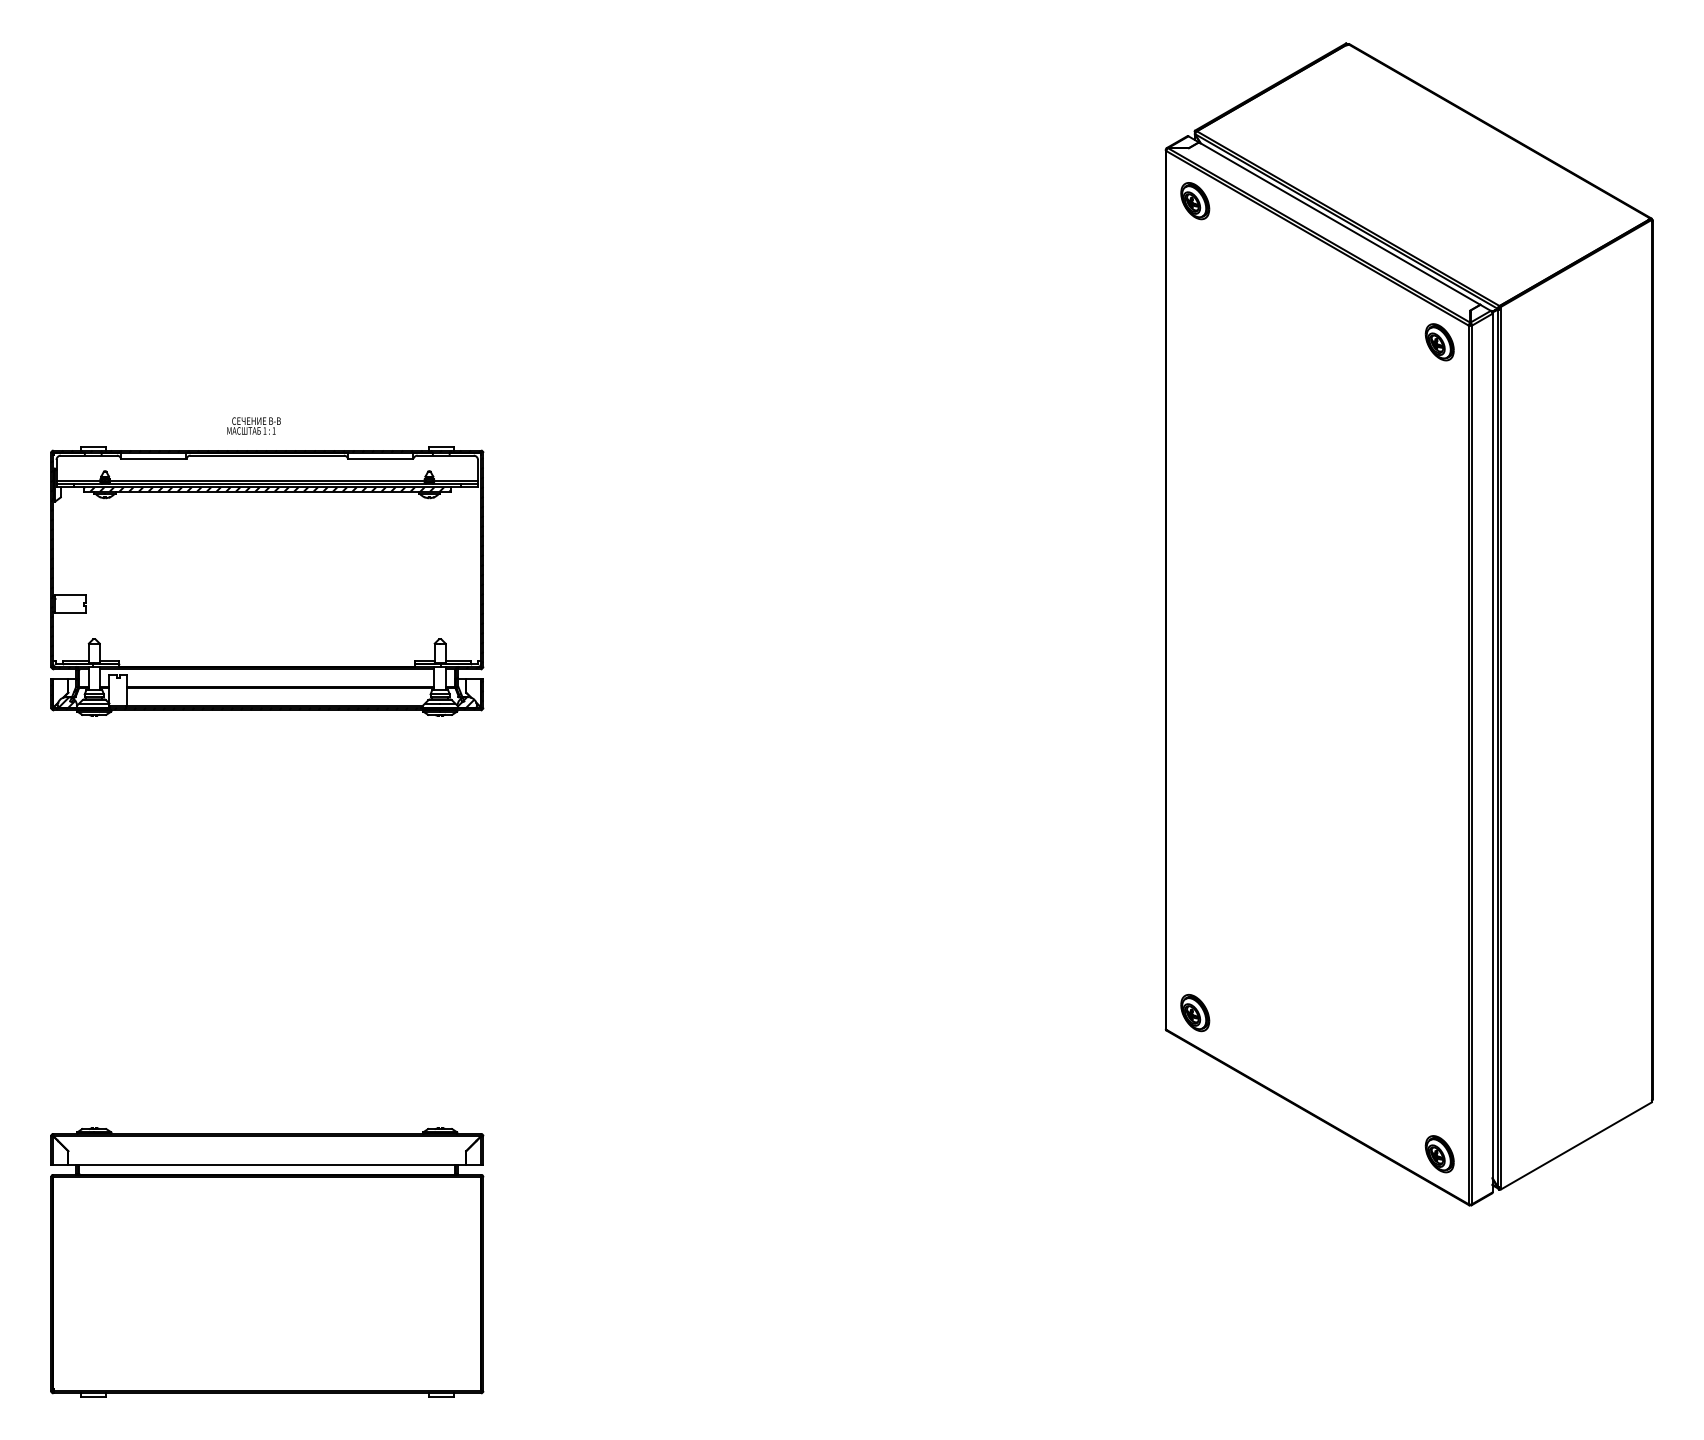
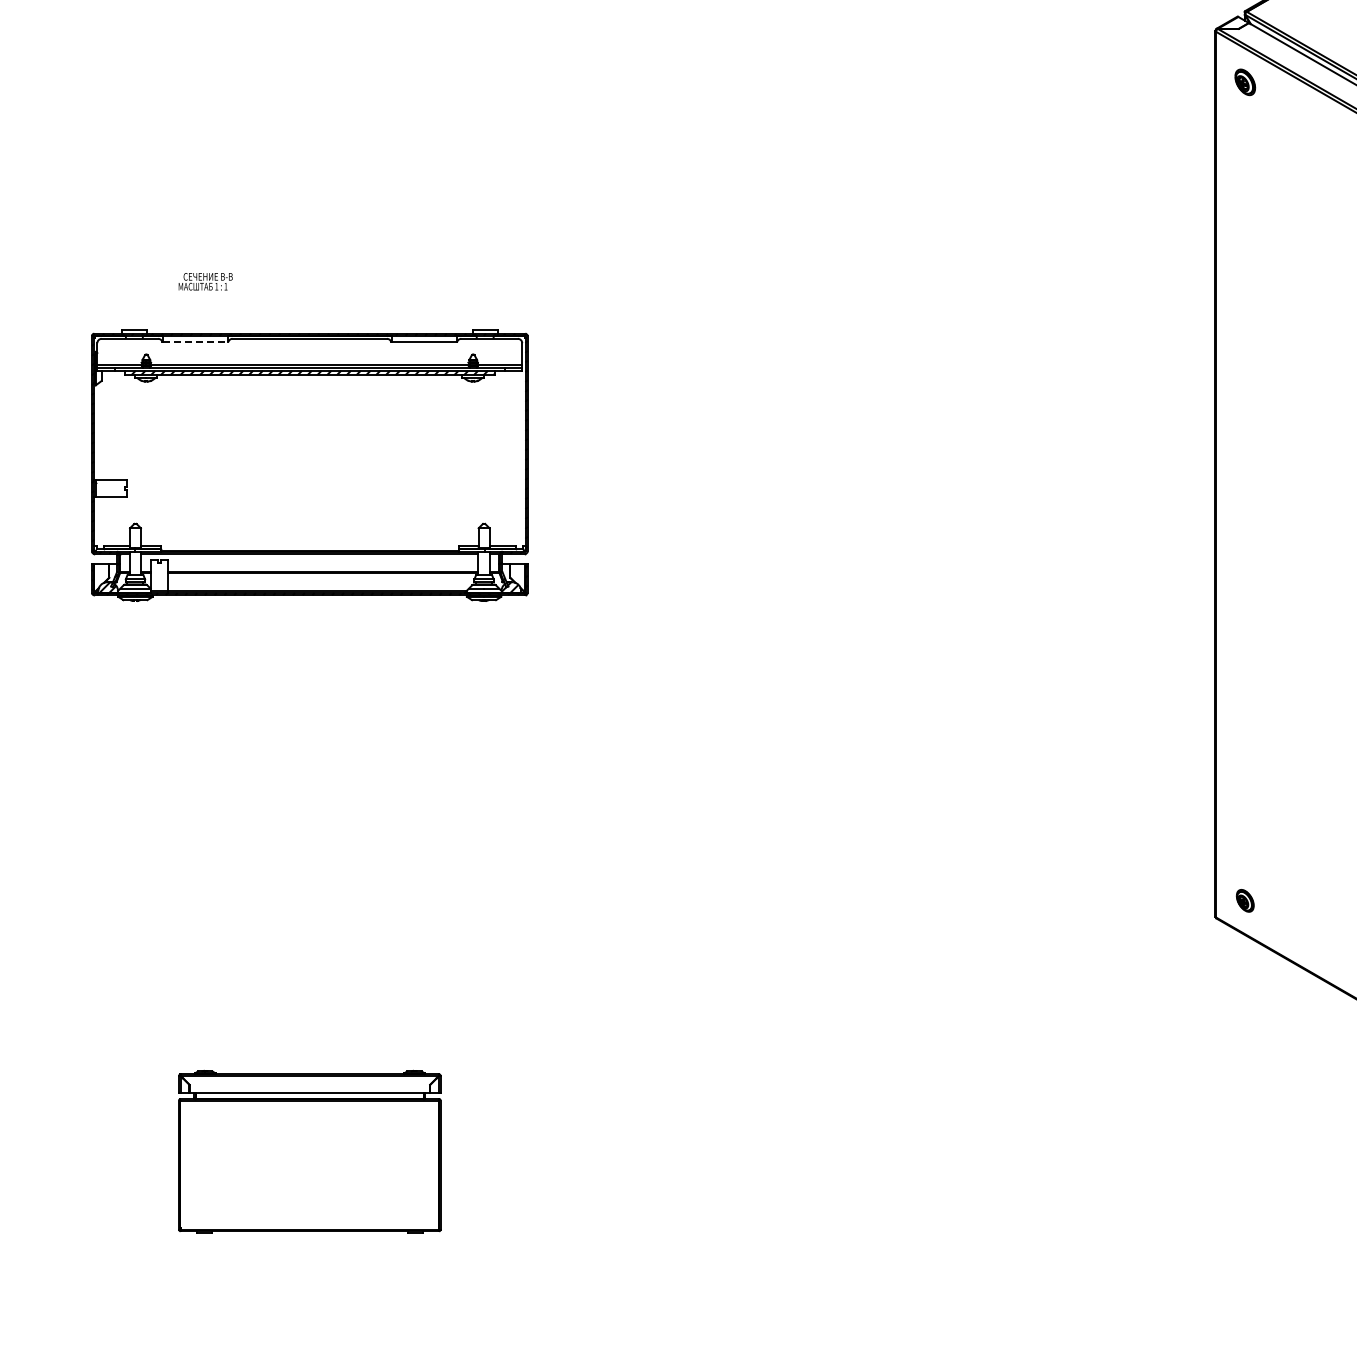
part: (1195, 201) -> (1245, 82), size x0.7
text: (253, 425) -> (205, 281), moved
line: (154, 458) -> (196, 341), solid -> dashed
part: (1195, 1013) -> (1245, 901), size x0.6
part: (267, 1262) -> (310, 1152), size x0.6

